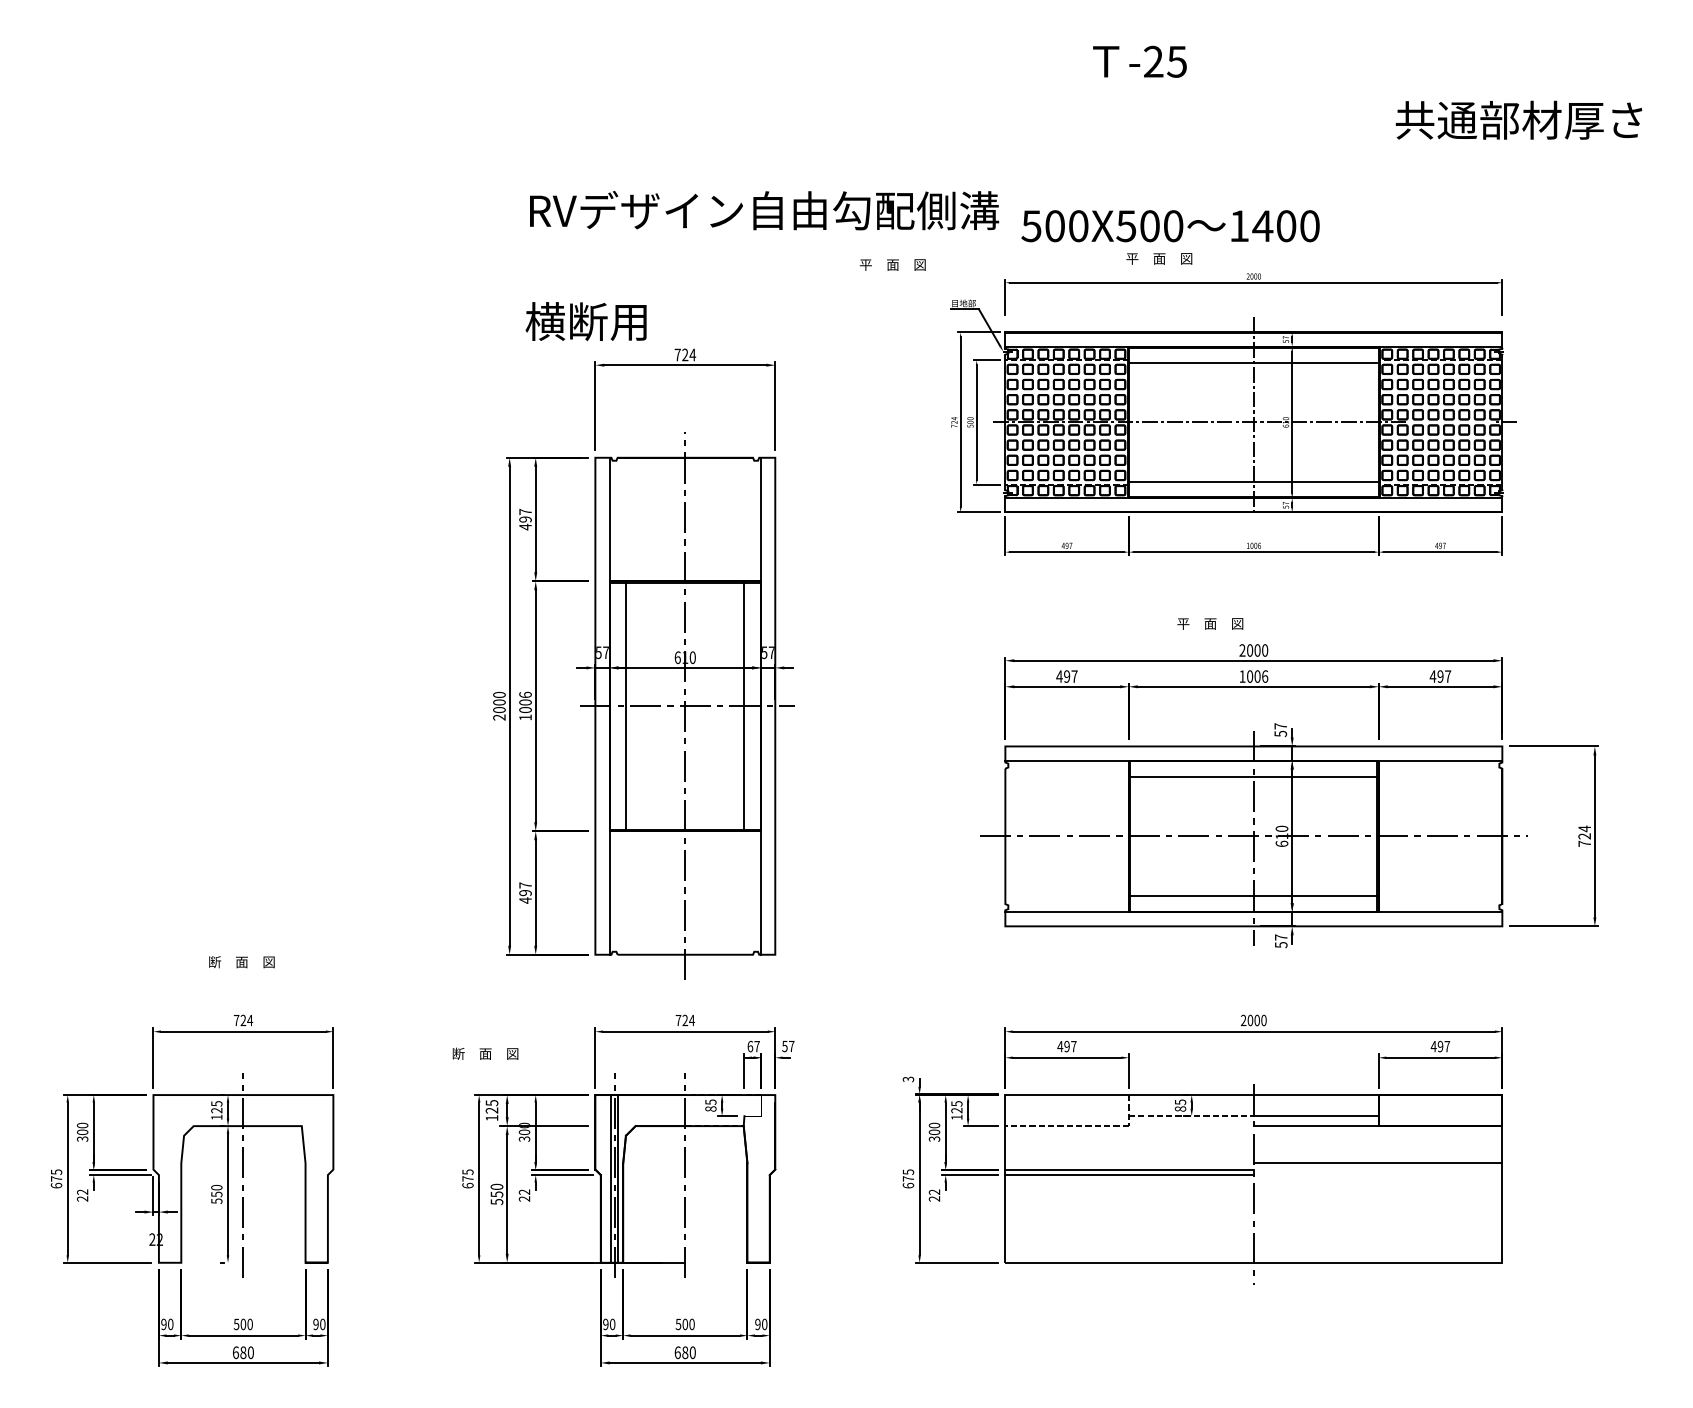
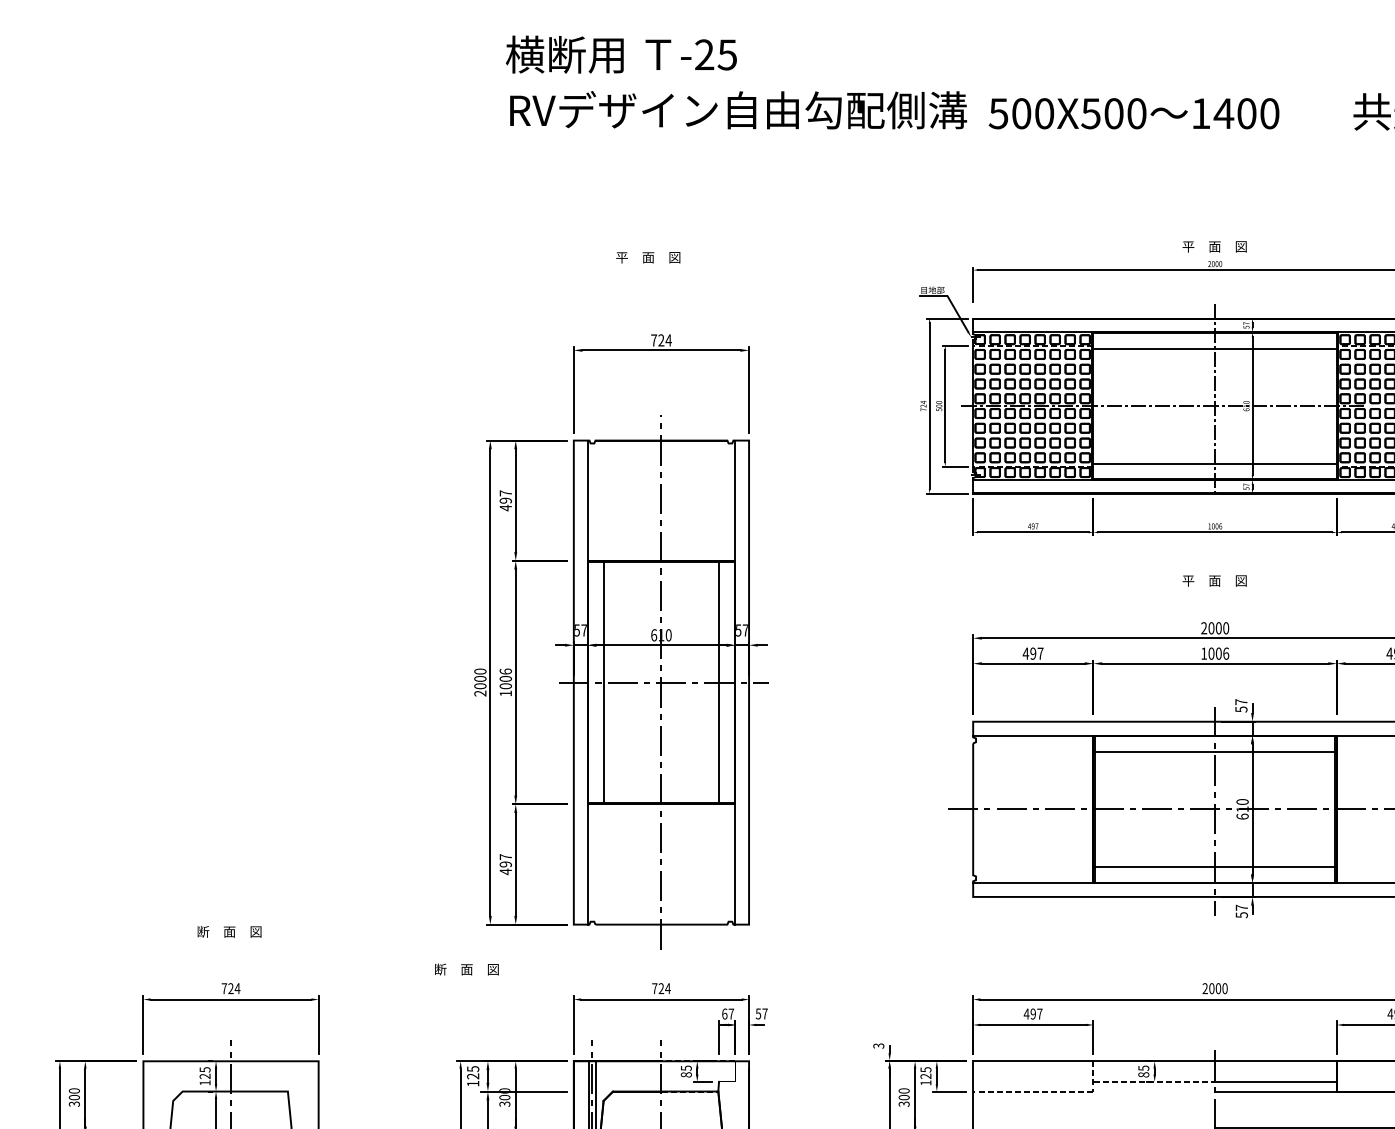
text: (1139, 61) -> (690, 54), moved
text: (764, 210) -> (738, 110), moved
text: (1170, 226) -> (1134, 114), moved
text: (1159, 258) -> (1214, 246), moved
text: (892, 264) -> (647, 257), moved
text: (585, 321) -> (564, 54), moved
text: (1210, 623) -> (1214, 580), moved
text: (485, 1053) -> (466, 969), moved

